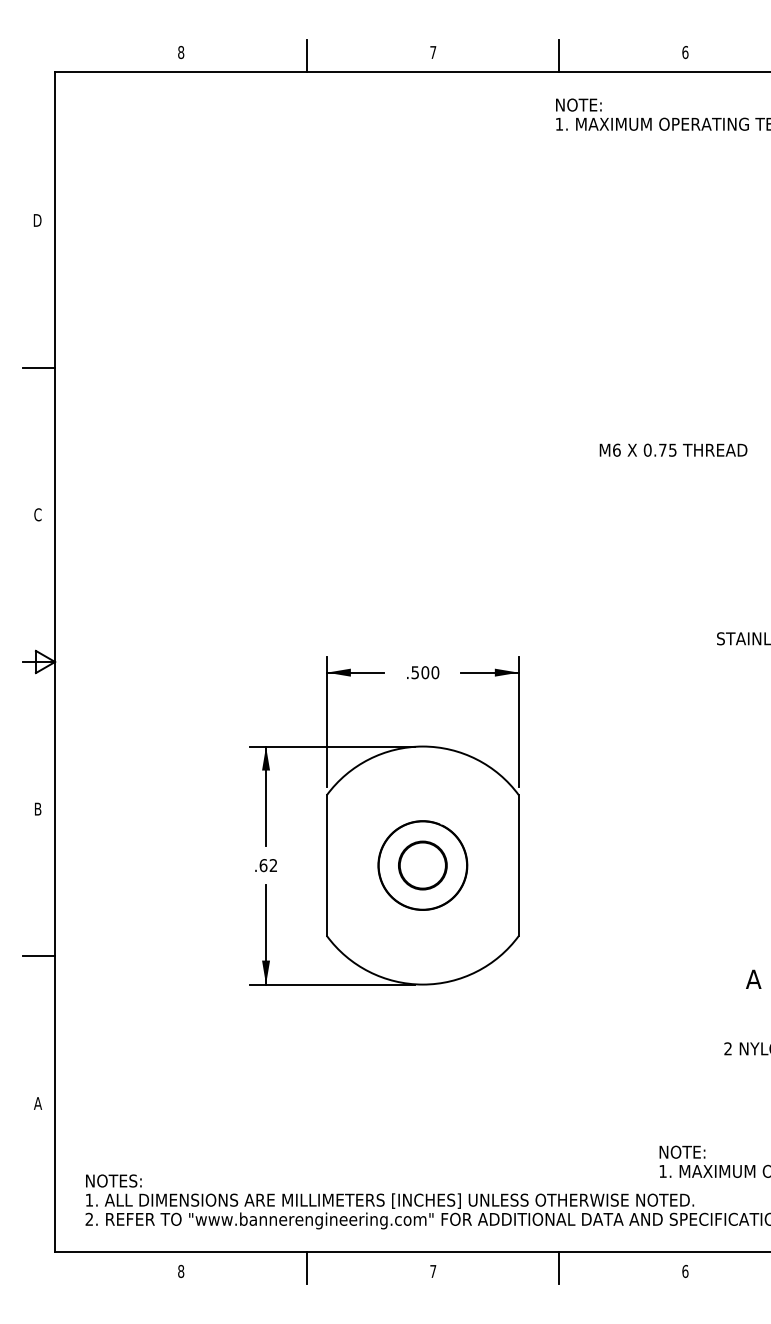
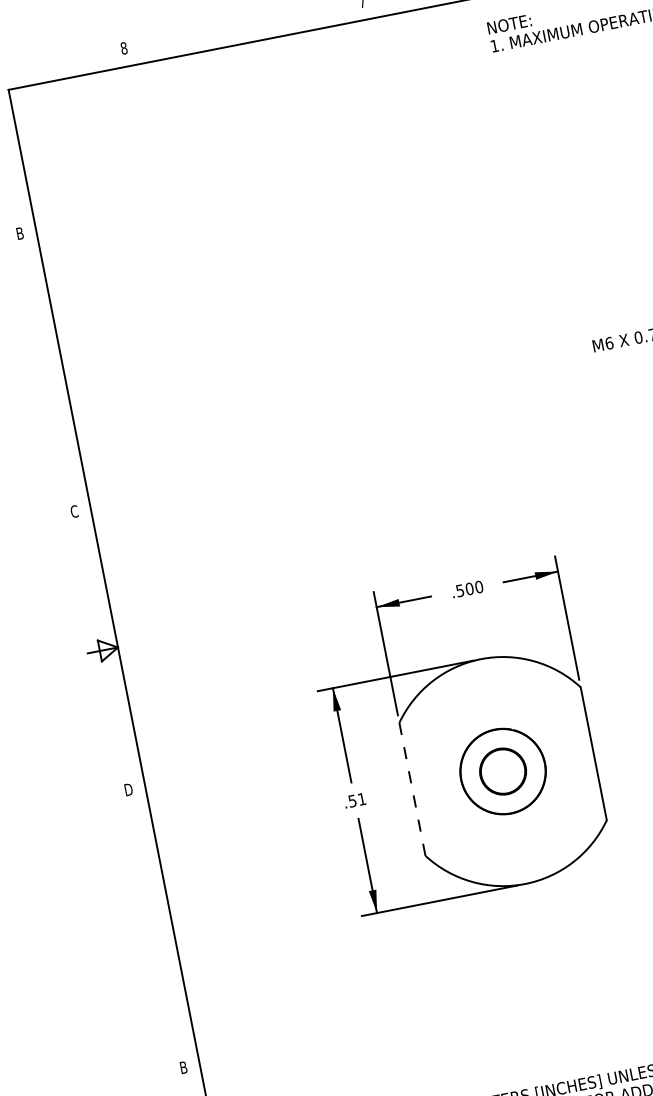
line: (307, 55) -> (243, 27), removed
text: (37, 220) -> (19, 233), D -> B
line: (39, 367) -> (48, 372), removed
text: (37, 808) -> (128, 789), B -> D
text: (268, 865) -> (357, 800), .62 -> .51
line: (326, 865) -> (412, 789), solid -> dashed
line: (39, 956) -> (157, 928), removed
text: (38, 1103) -> (184, 1067), A -> B

